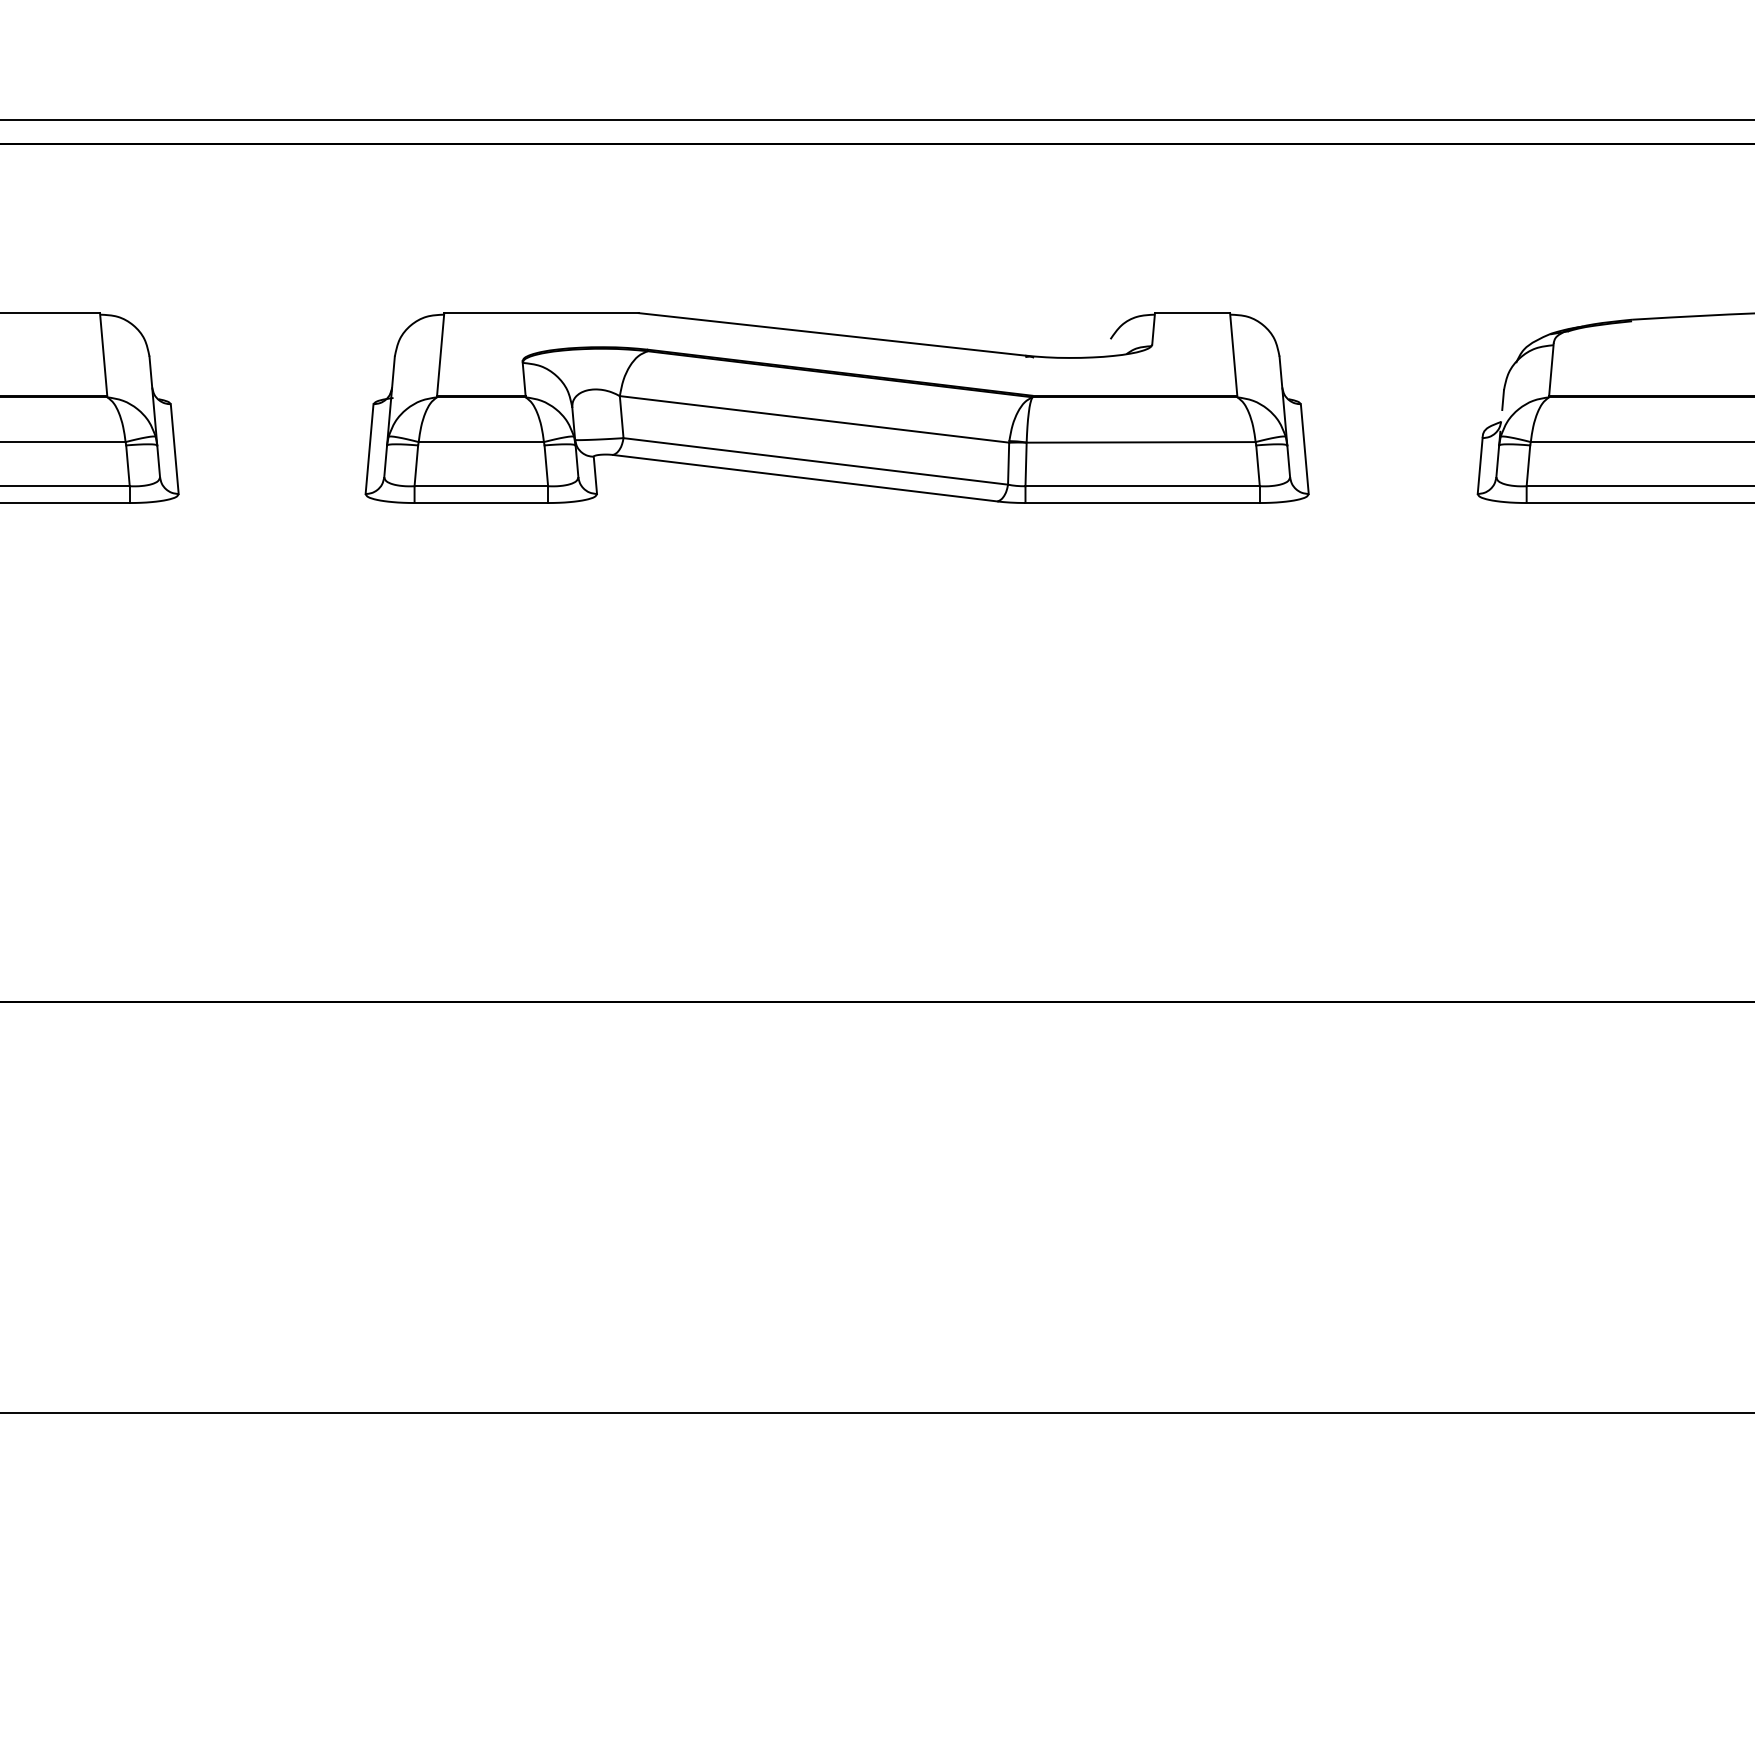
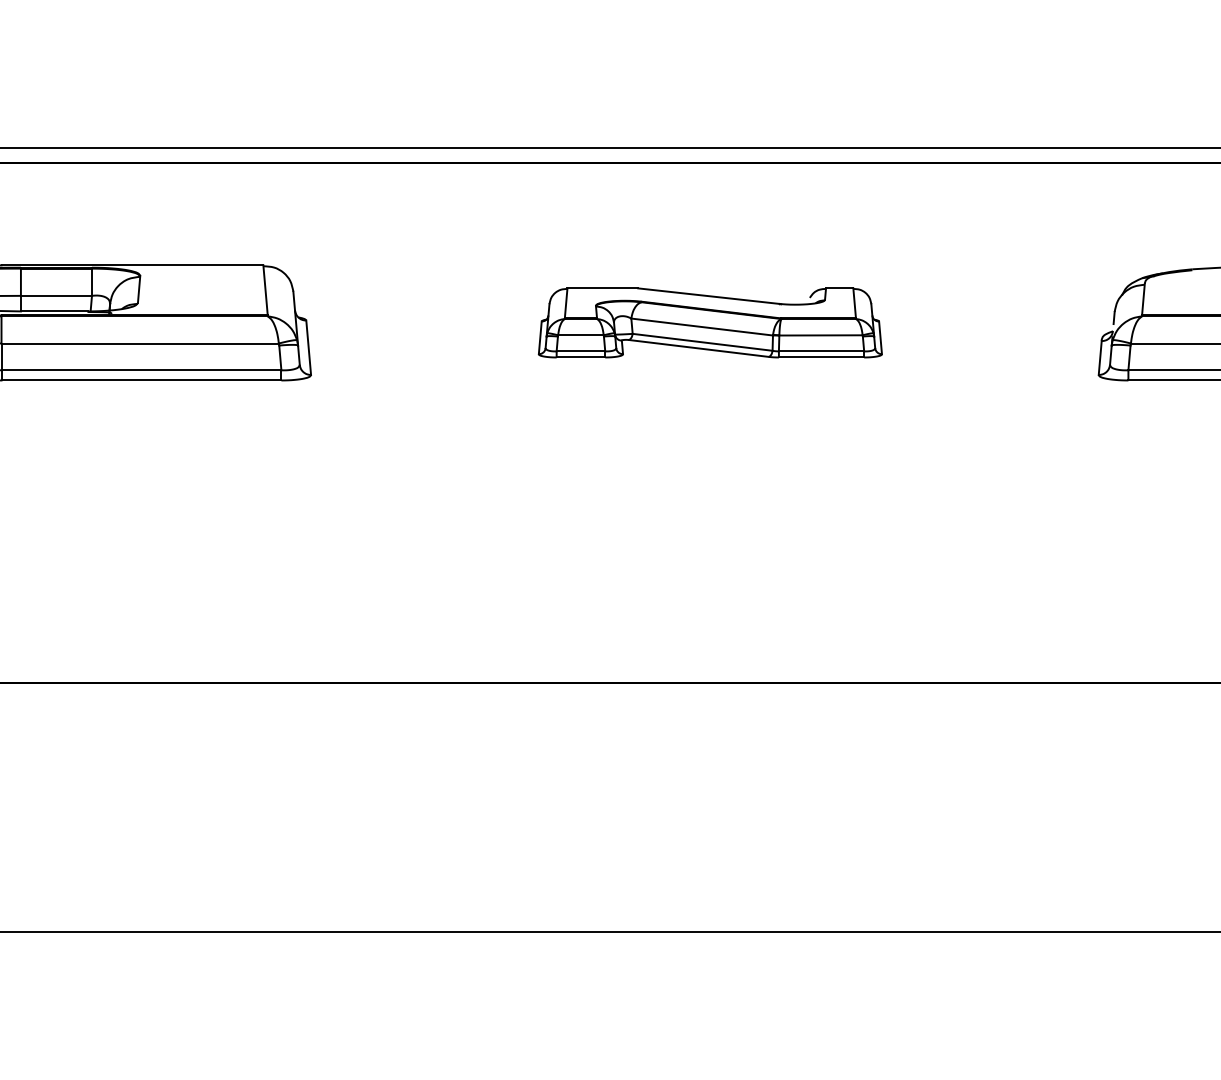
part: (837, 407) -> (710, 322), size x0.6

